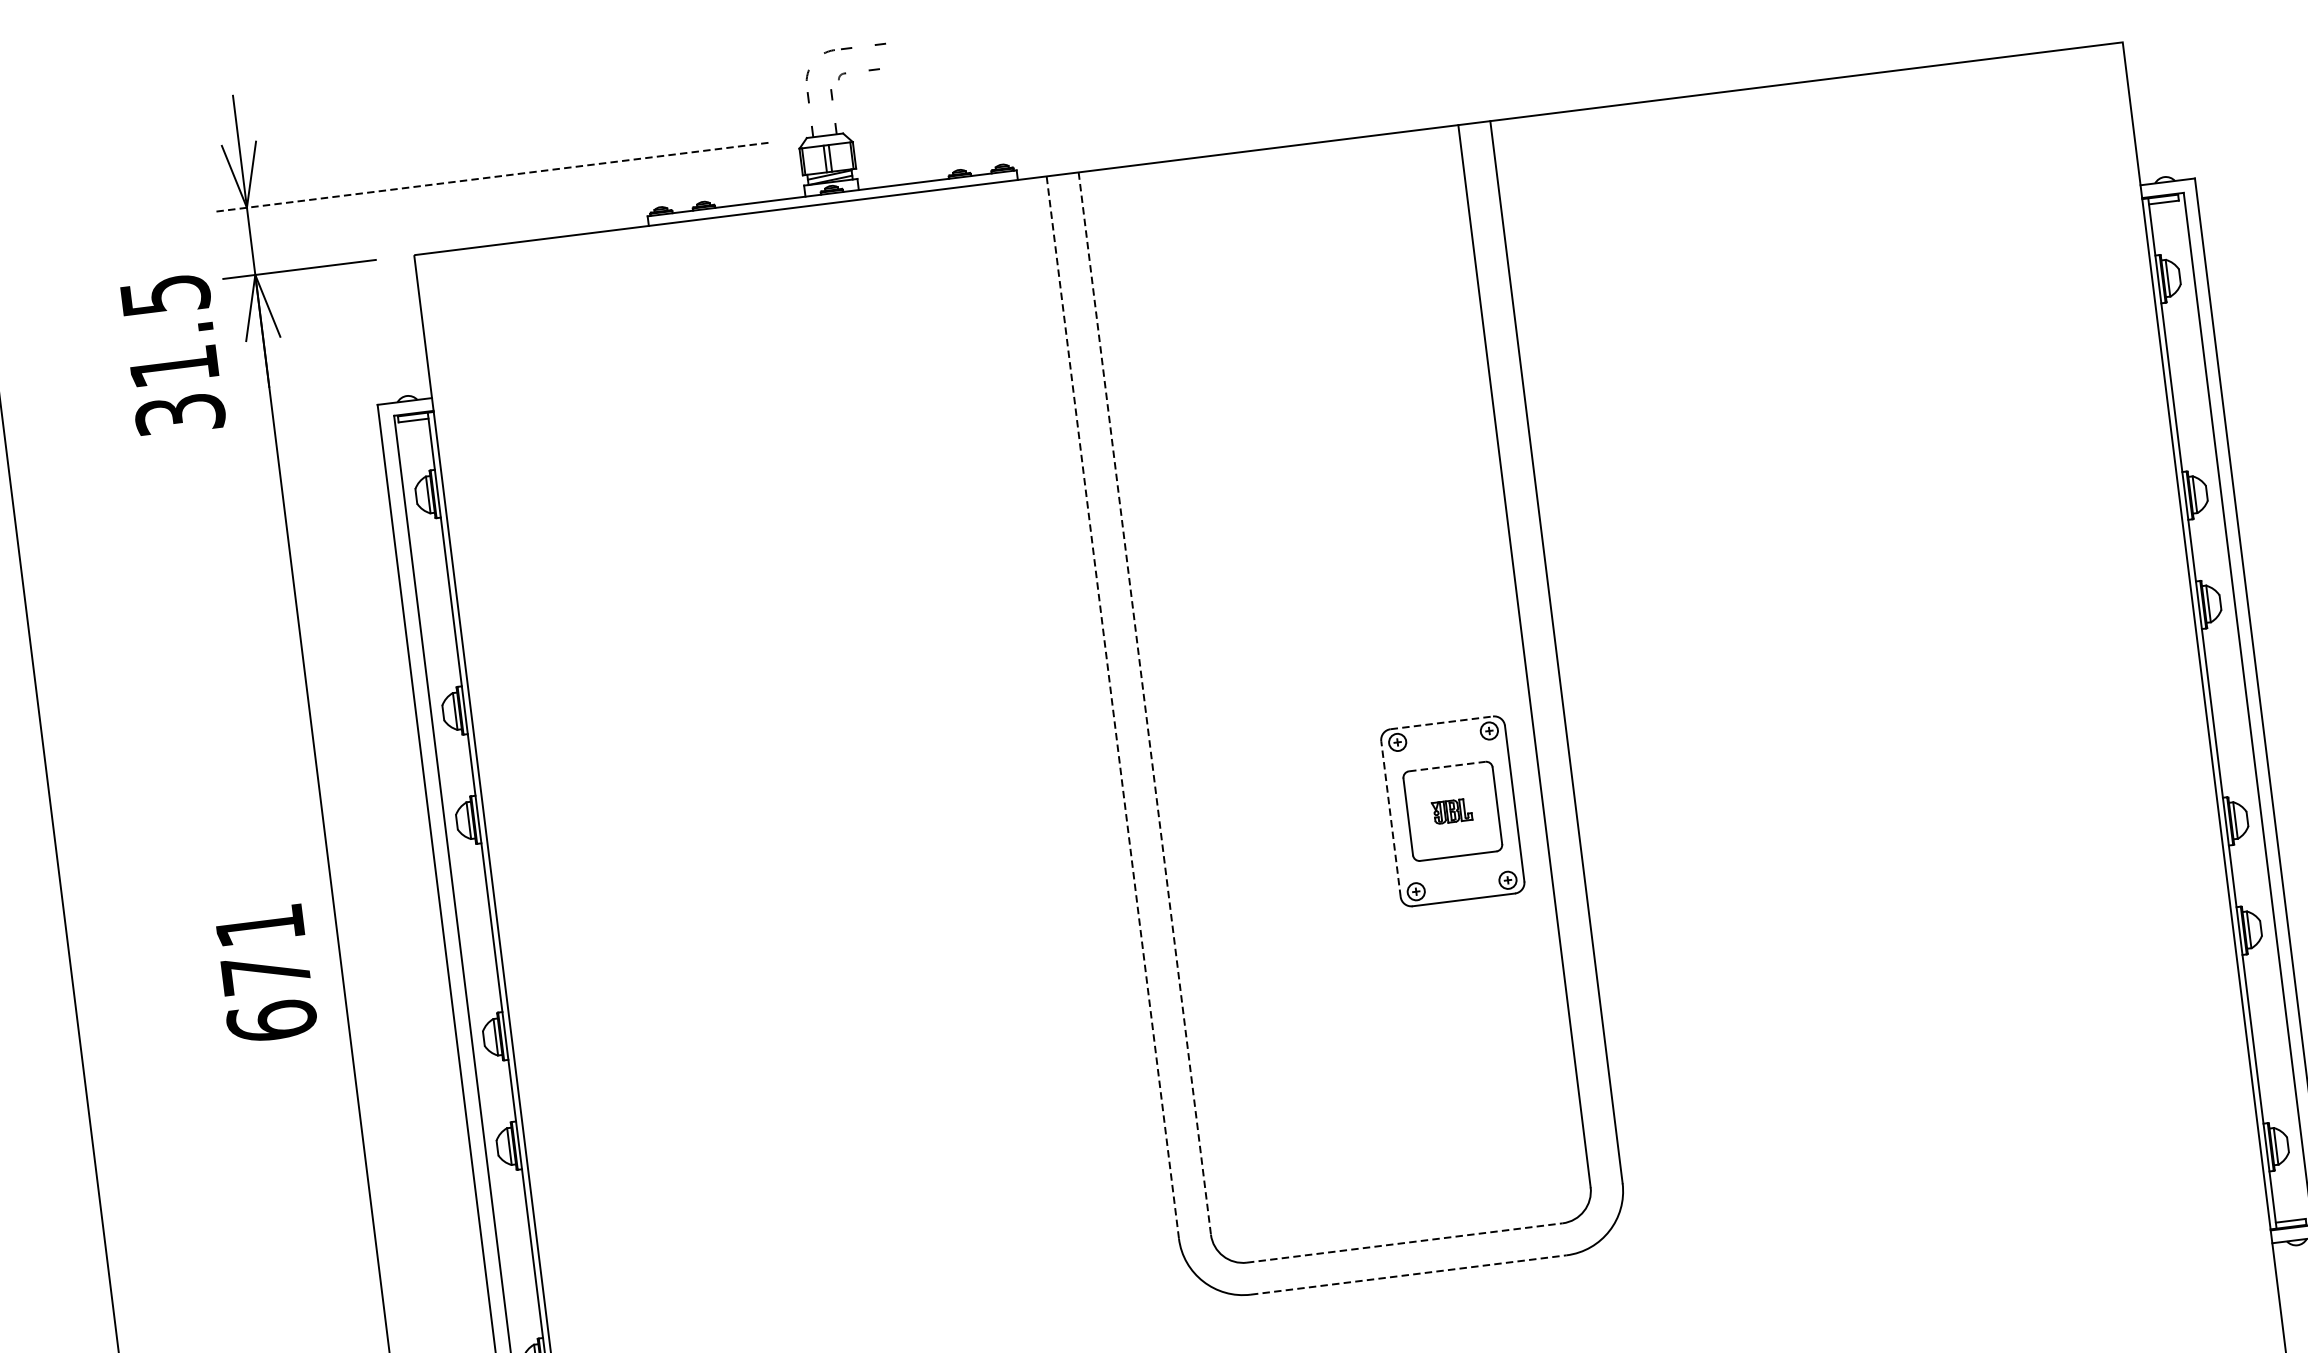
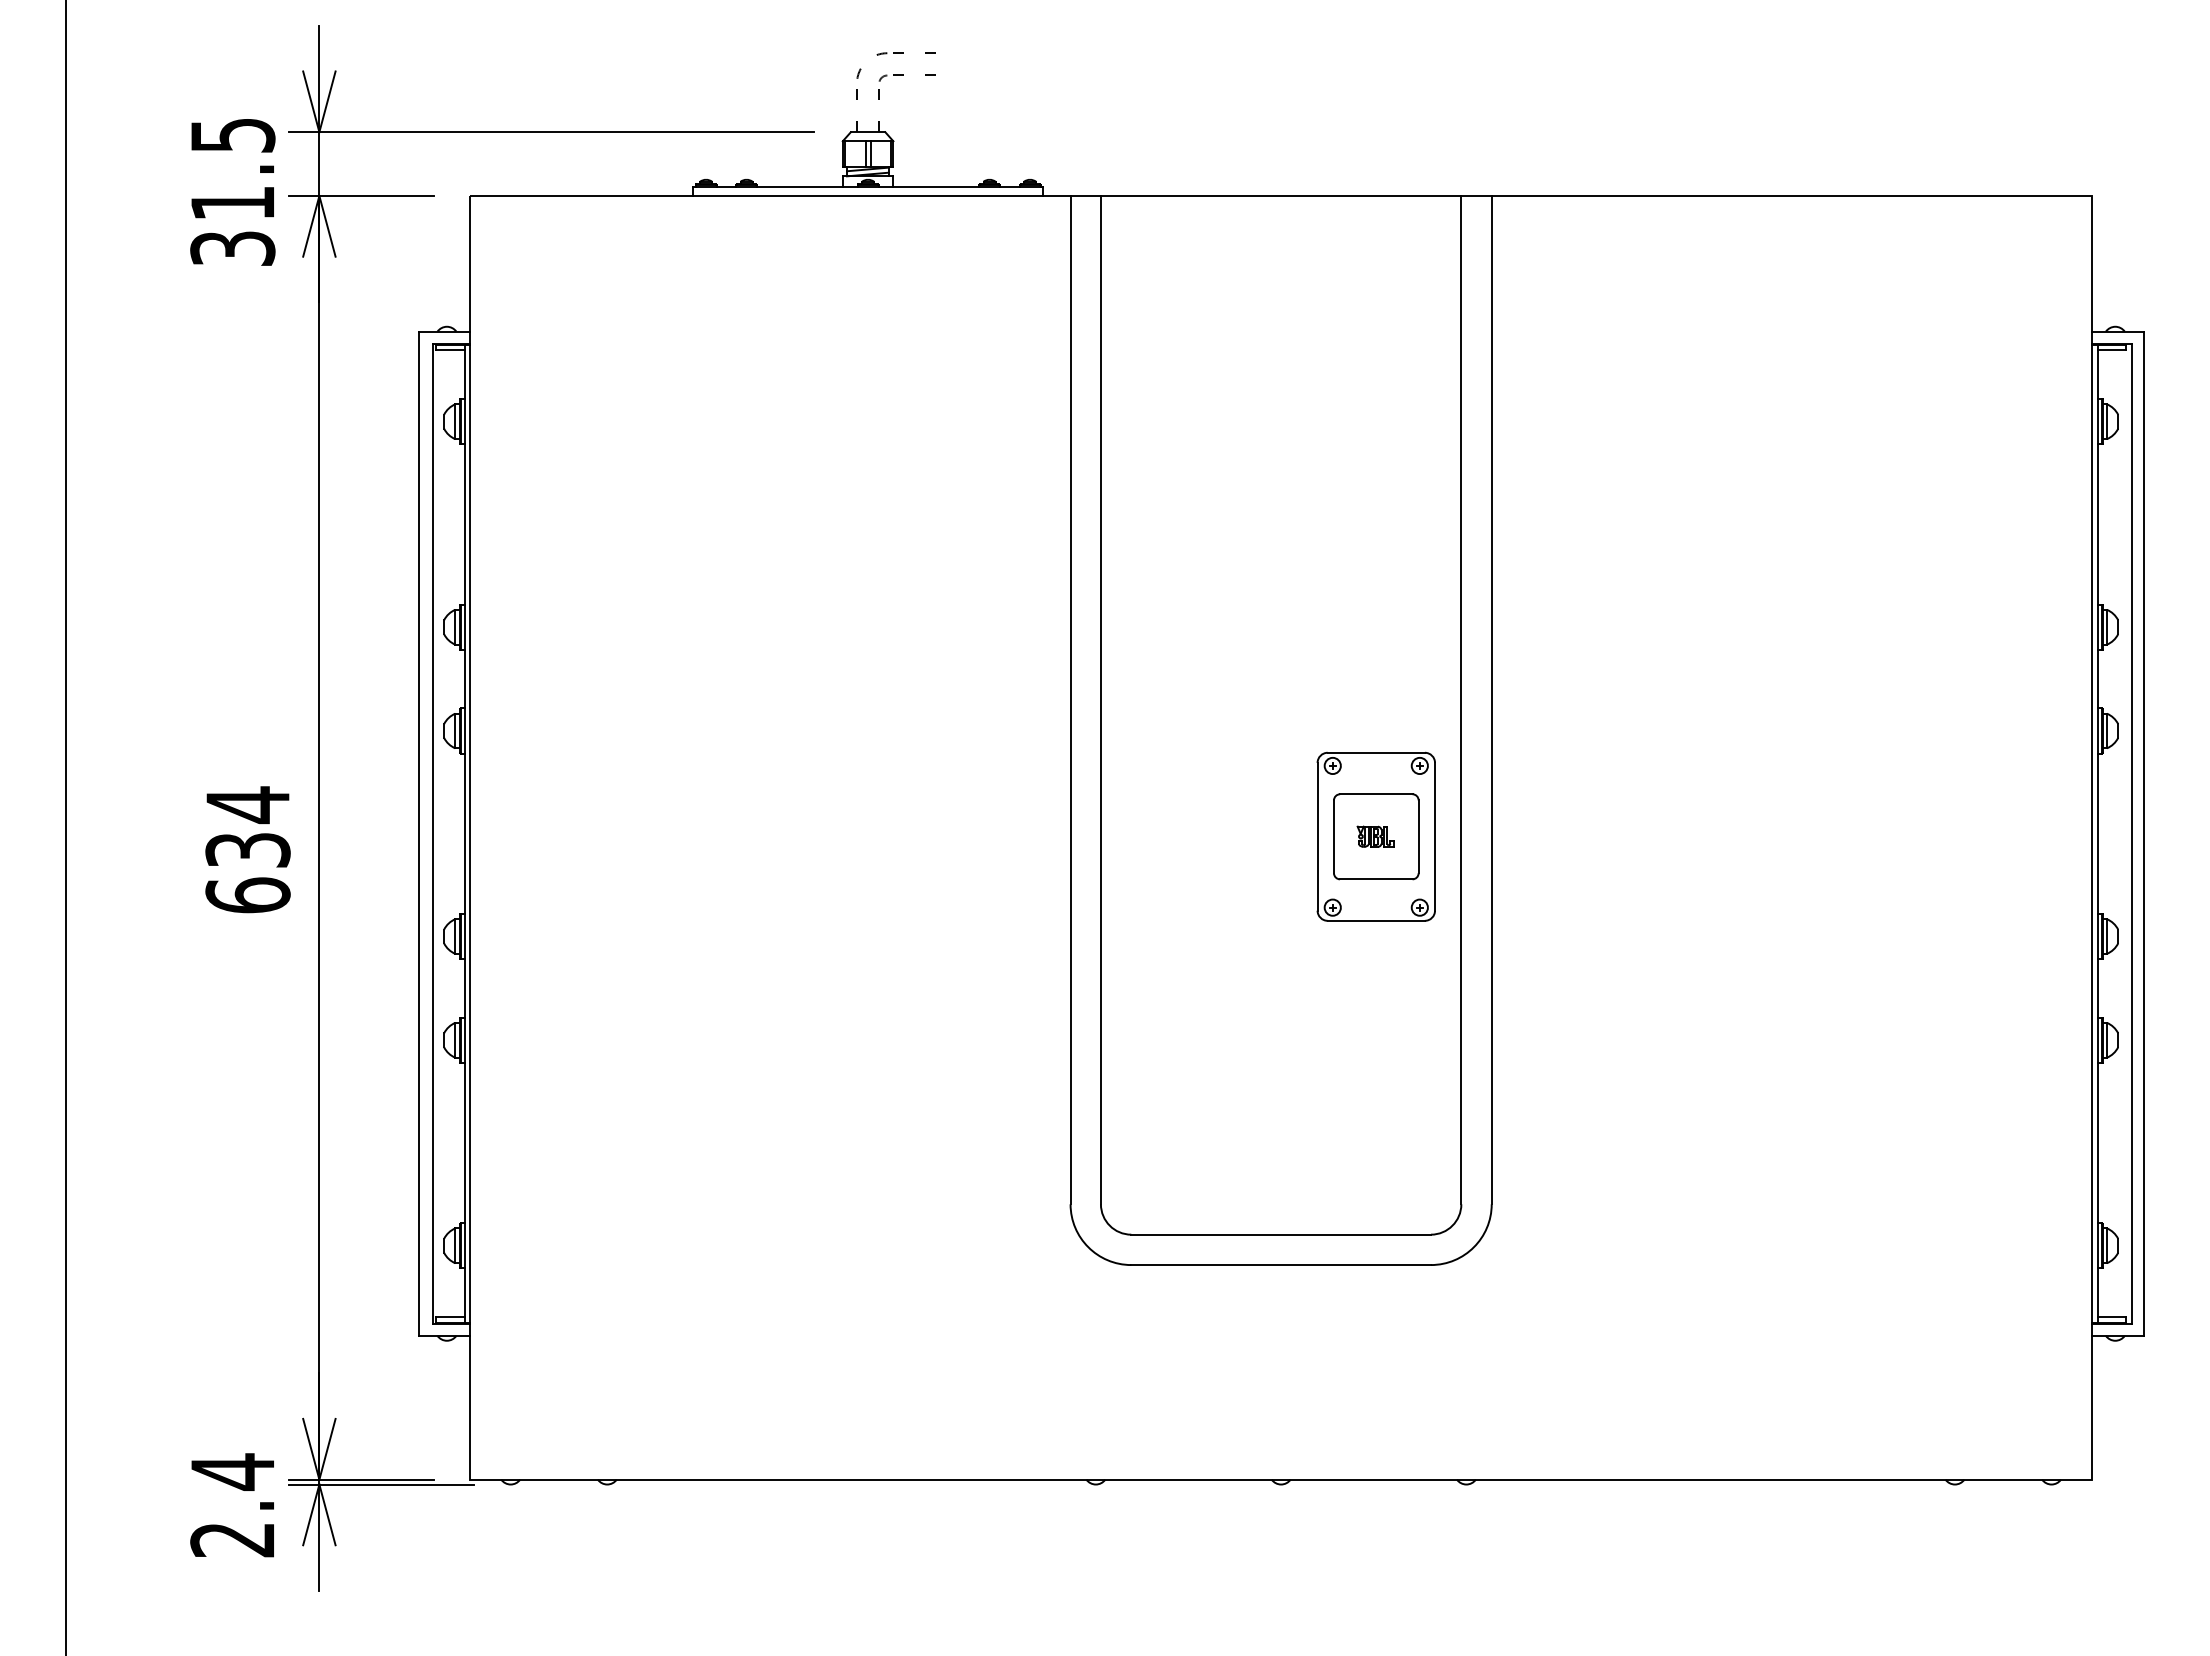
part: (858, 73) -> (906, 77), size x1.43
line: (491, 177) -> (551, 132), dashed -> solid
text: (172, 355) -> (232, 192), moved
line: (1144, 703) -> (1100, 700), dashed -> solid
line: (1112, 706) -> (1070, 699), dashed -> solid
line: (1441, 722) -> (1376, 752), dashed -> solid
line: (1447, 766) -> (1376, 794), dashed -> solid
line: (1390, 818) -> (1317, 836), dashed -> solid
text: (262, 948) -> (247, 826), 671 -> 634
line: (1405, 1242) -> (1281, 1234), dashed -> solid
line: (1409, 1275) -> (1281, 1265), dashed -> solid

